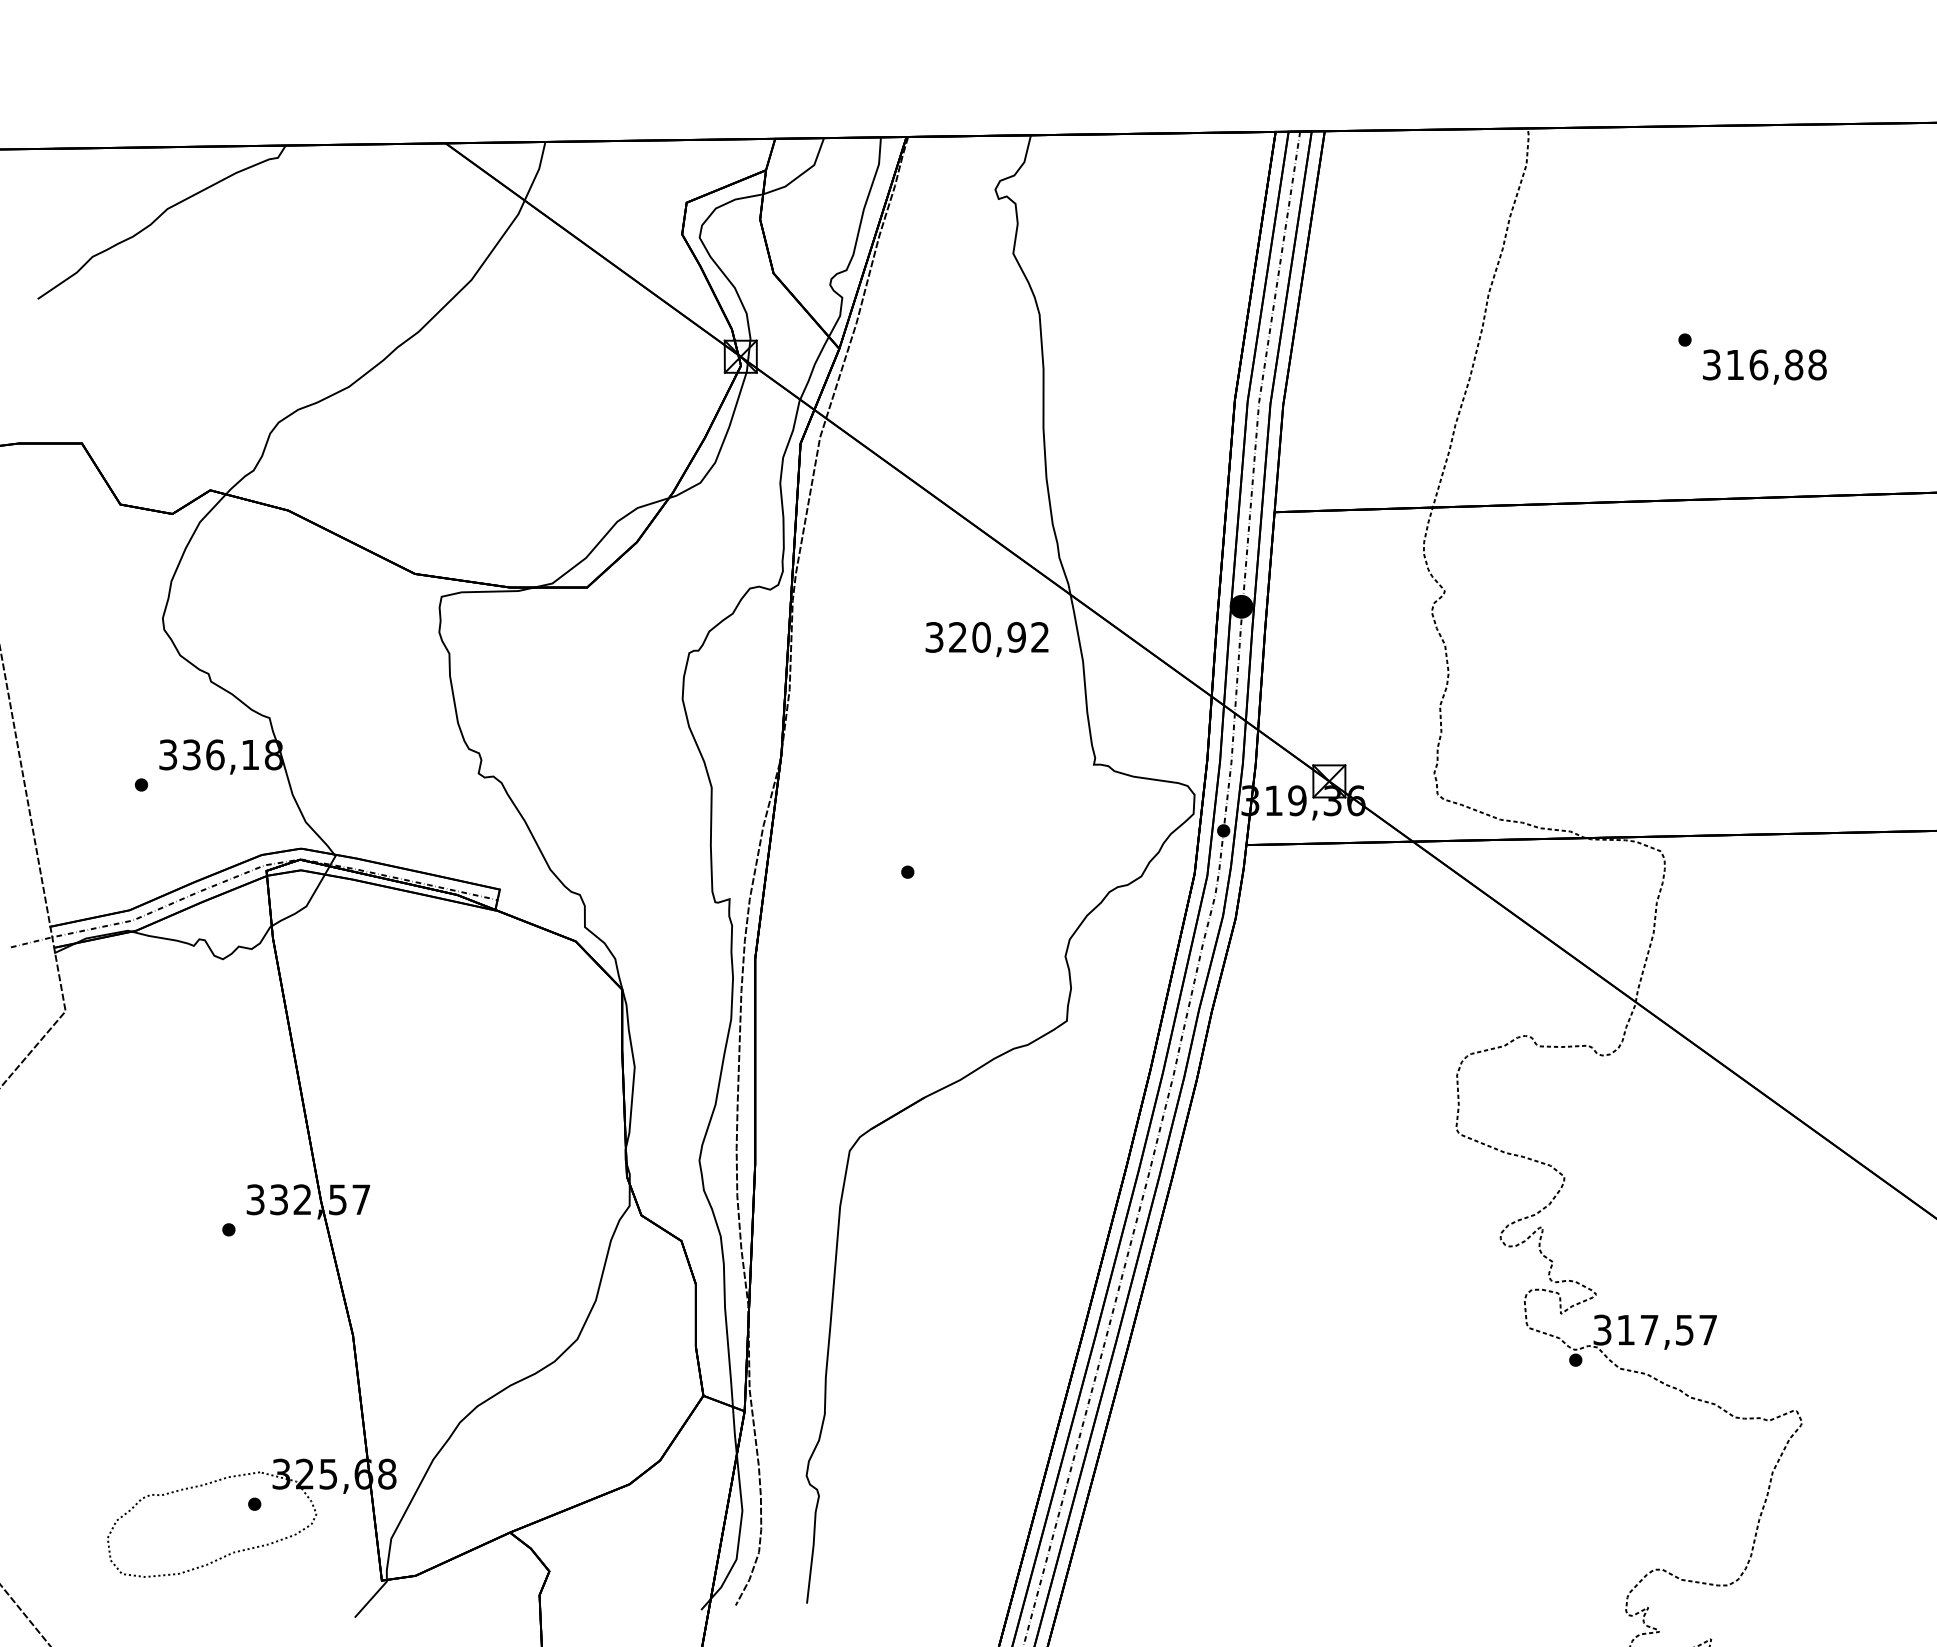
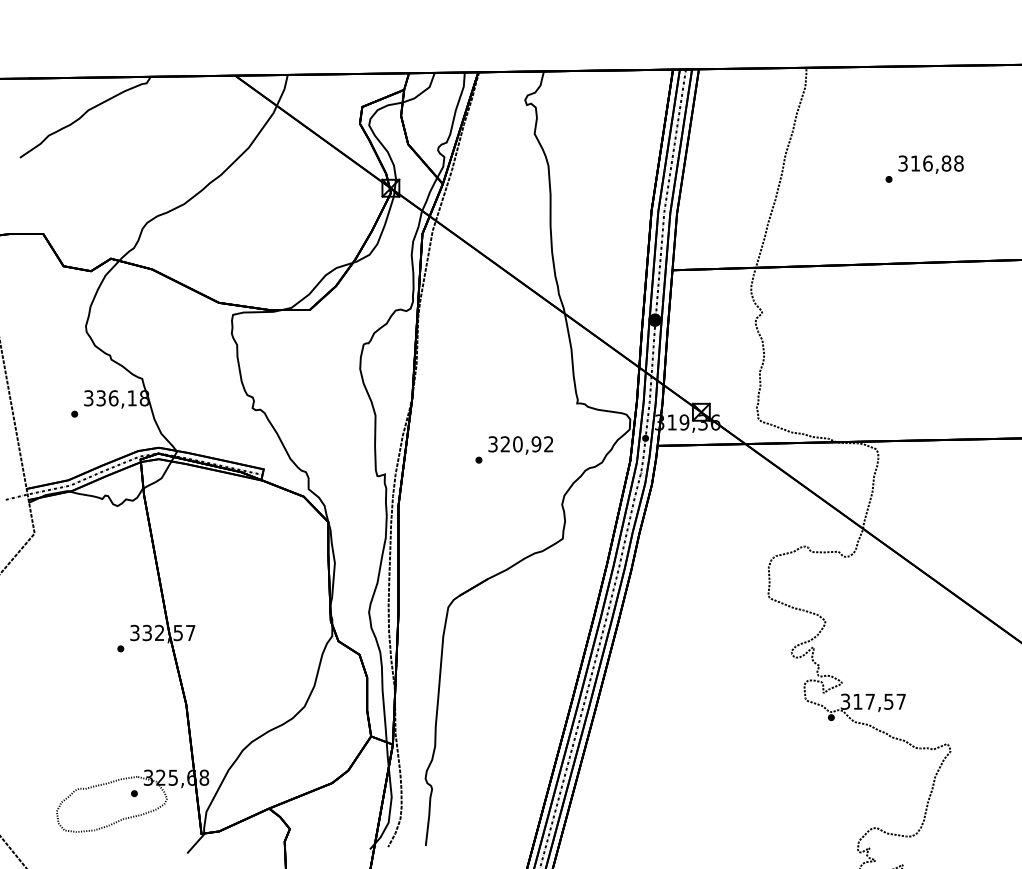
text: (1763, 366) -> (930, 164), moved
text: (986, 639) -> (520, 445), moved

